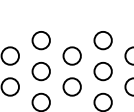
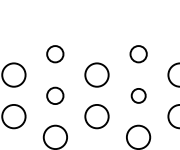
circle: (40, 39) -> (54, 53), size x0.7
circle: (103, 39) -> (138, 53), size x0.7
circle: (40, 71) -> (54, 95), size x0.7
circle: (103, 71) -> (138, 95), size x0.6

